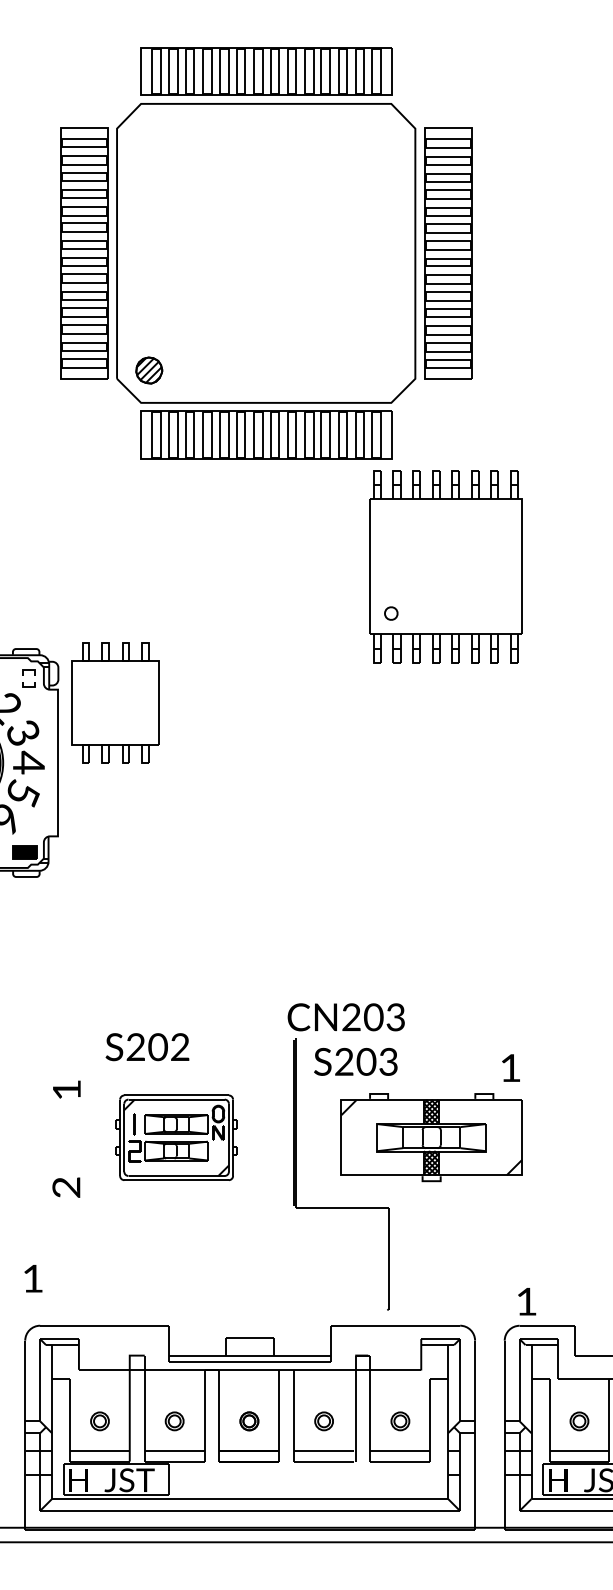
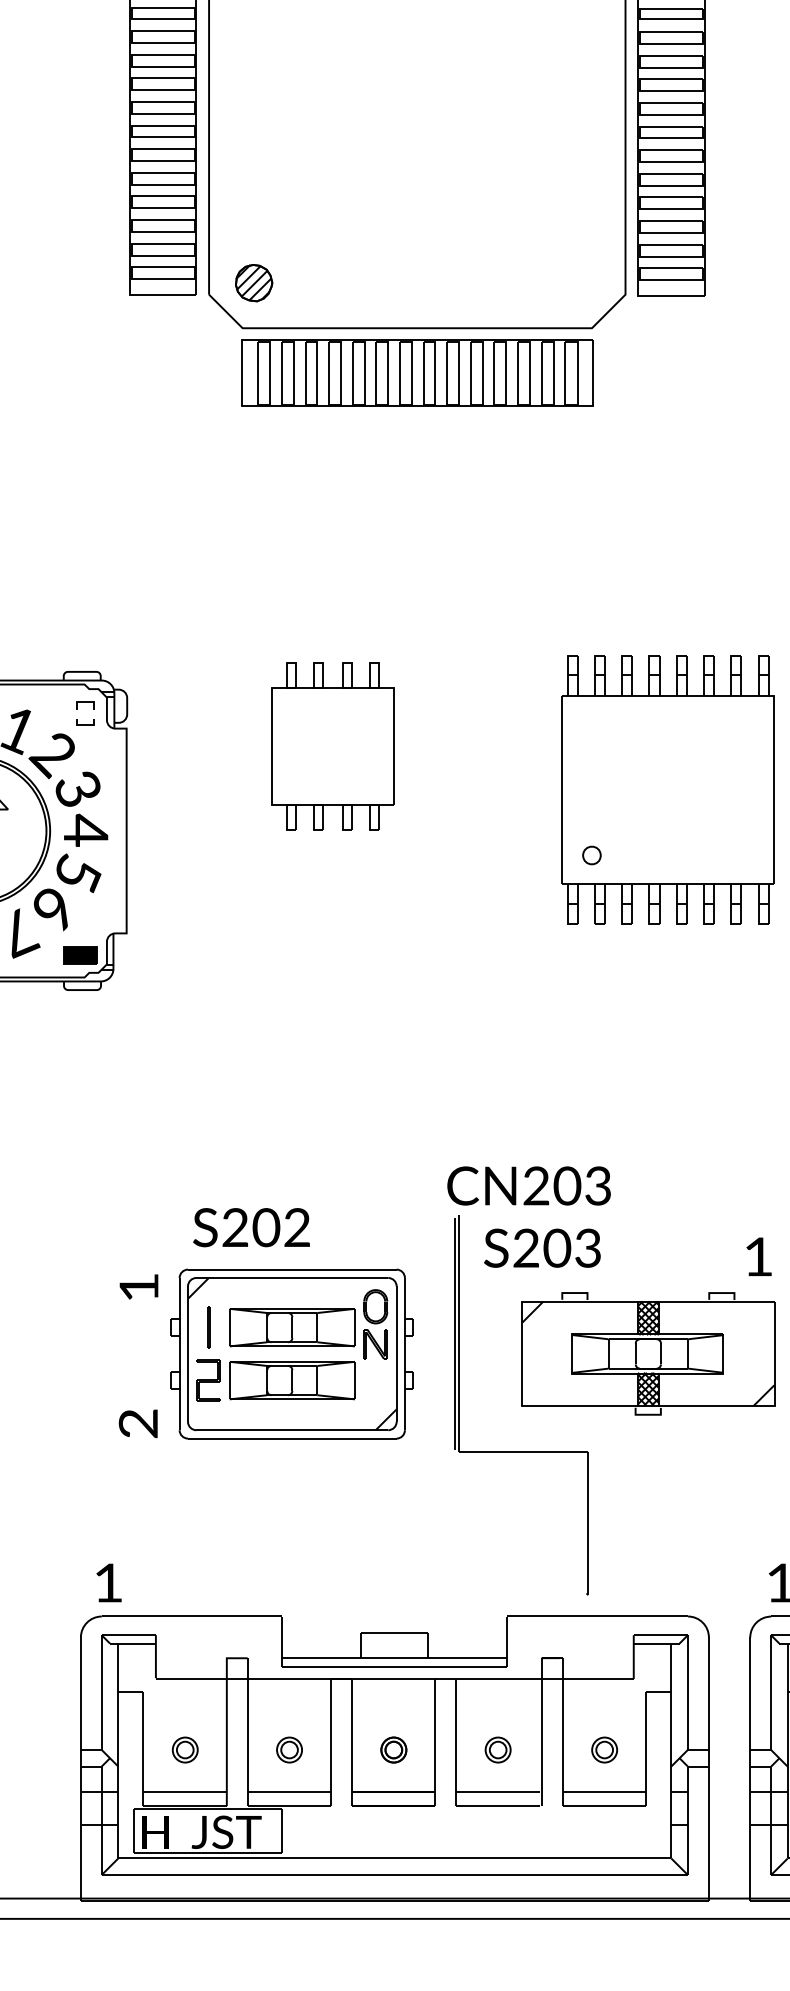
part: (445, 566) -> (667, 789), moved
part: (115, 702) -> (332, 746), moved
part: (176, 1137) -> (292, 1353), size x1.43
text: (33, 1278) -> (109, 1582), moved

